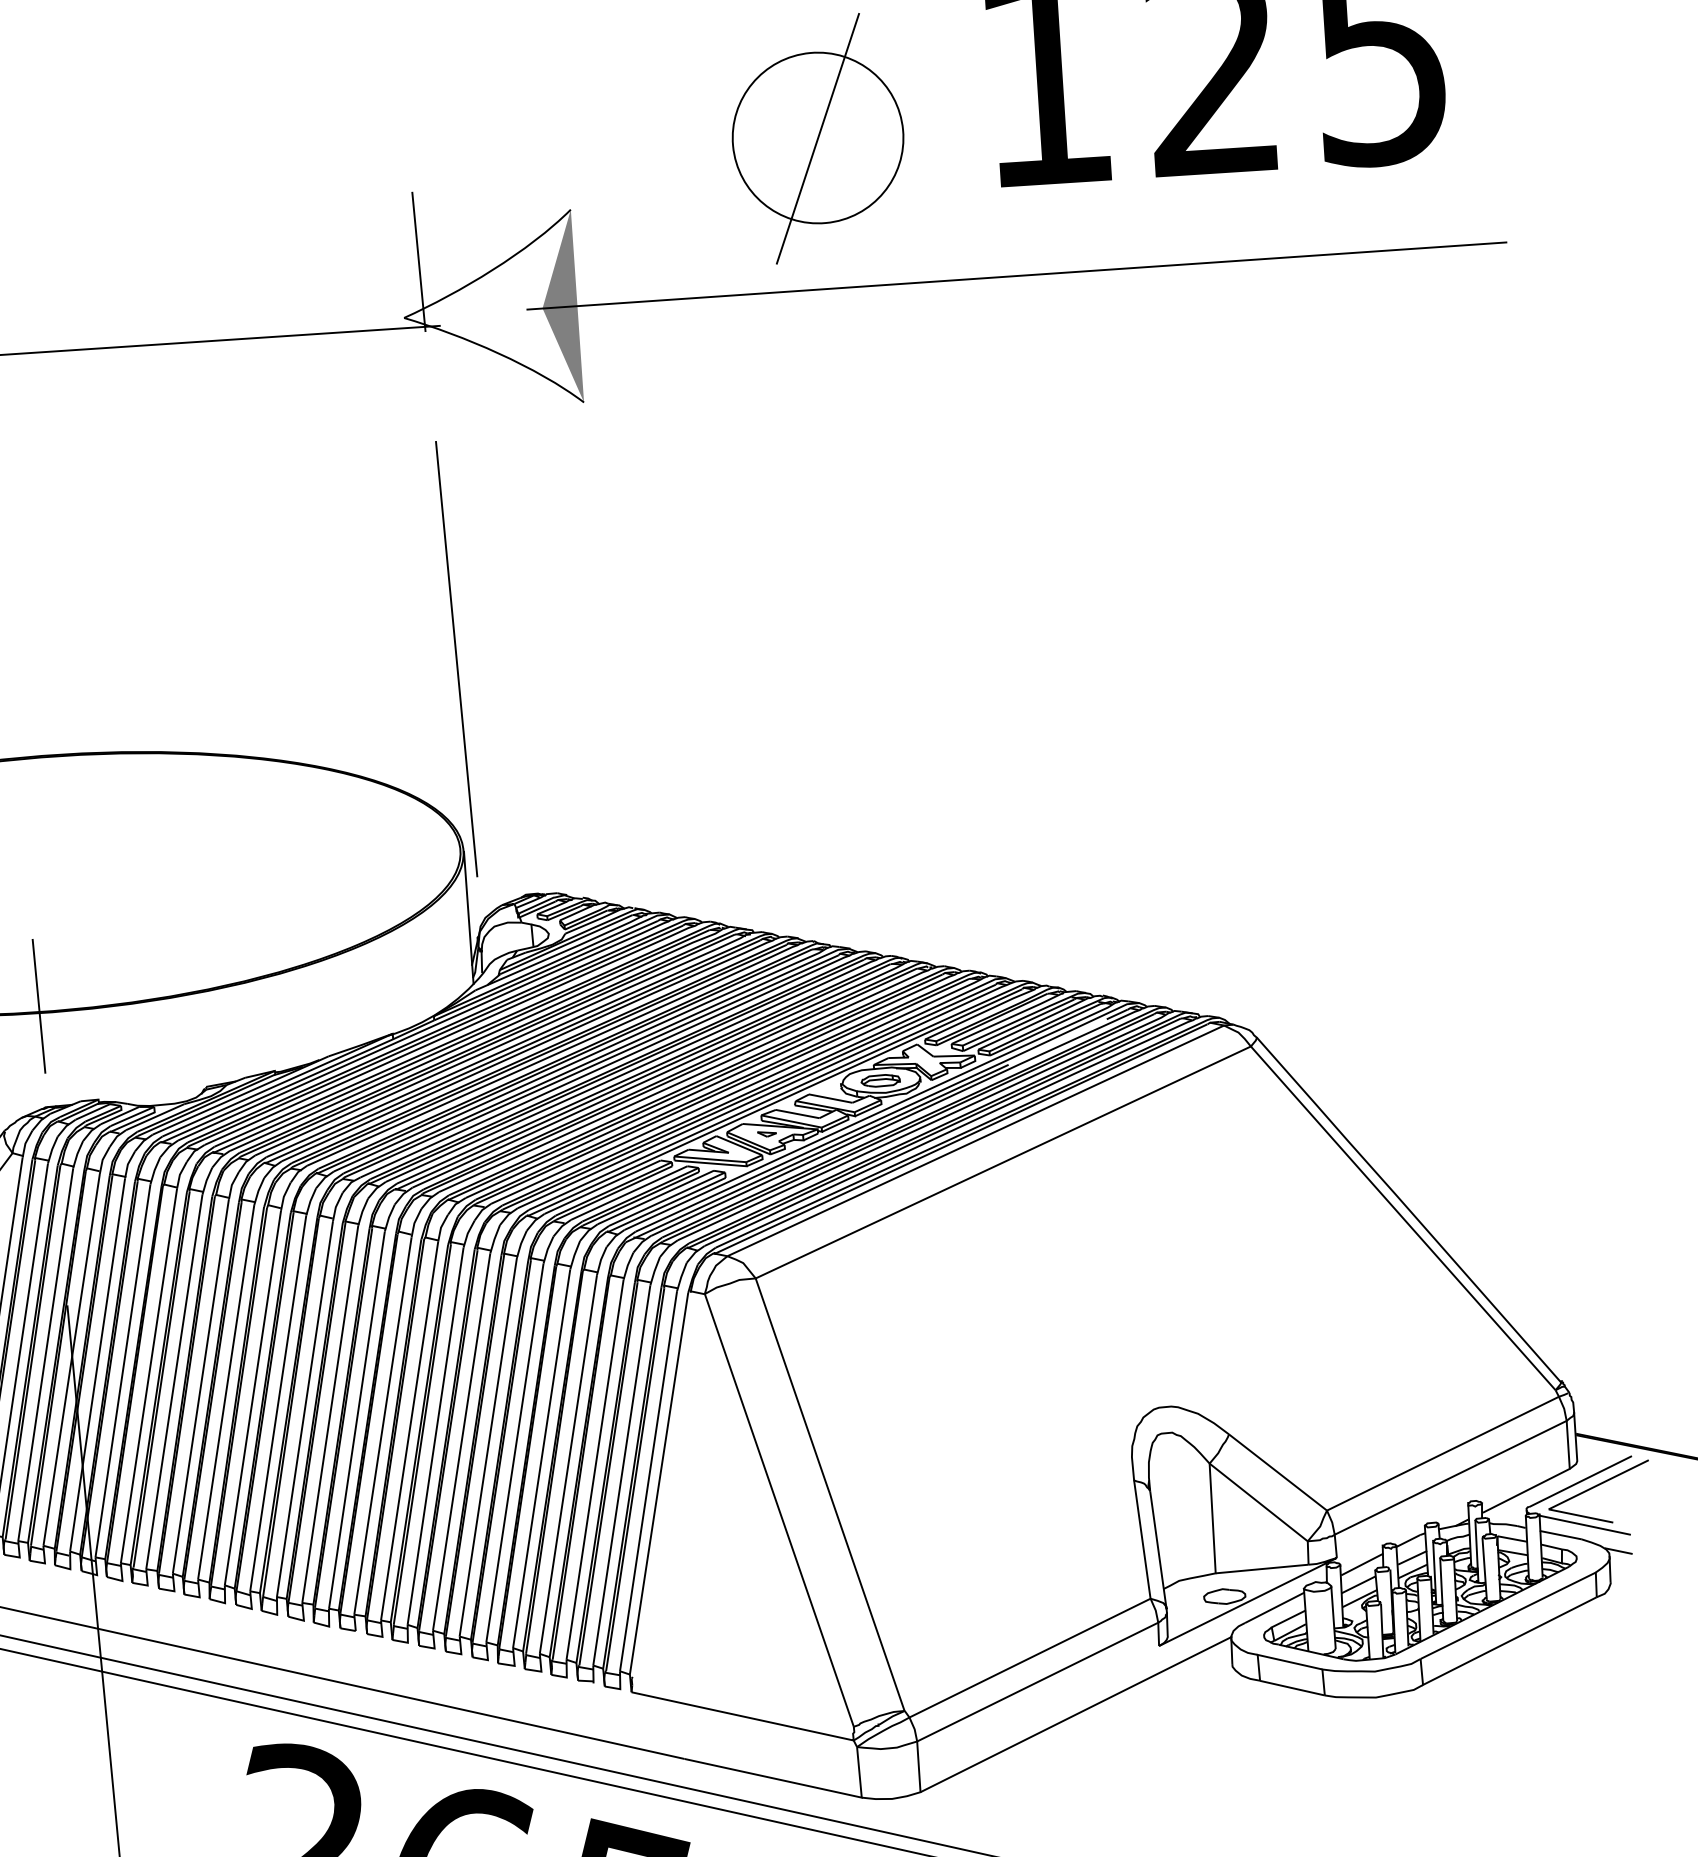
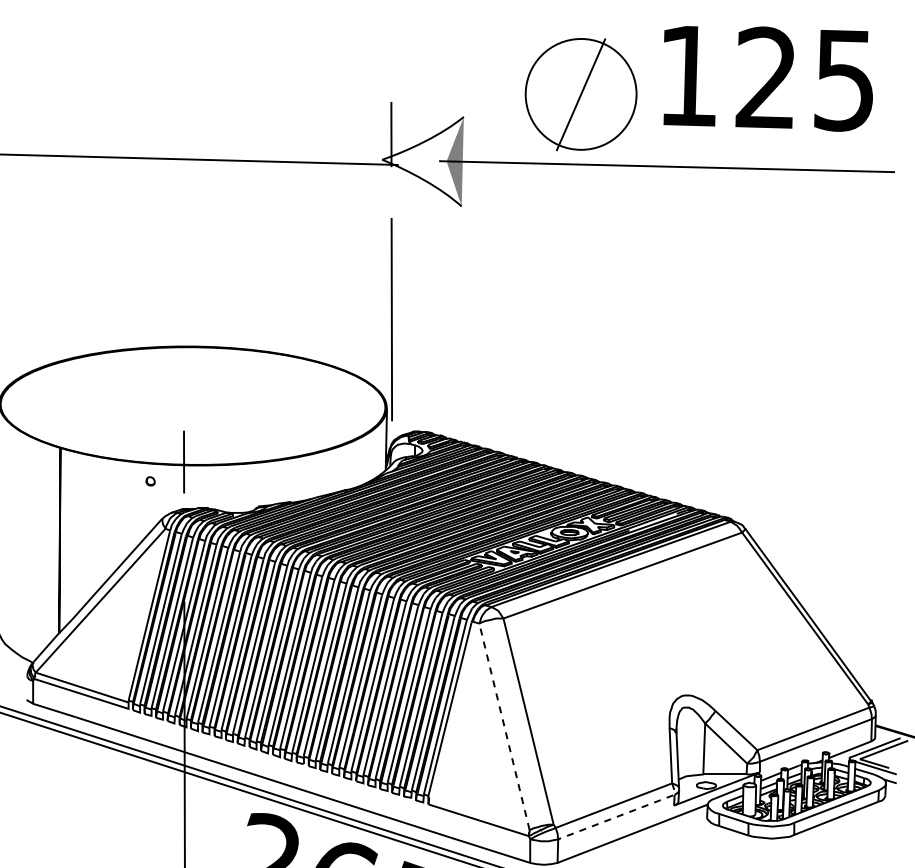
circle: (816, 138) -> (580, 94), size x1.4
line: (779, 1509) -> (504, 726), solid -> dashed
line: (1052, 1675) -> (623, 814), solid -> dashed

